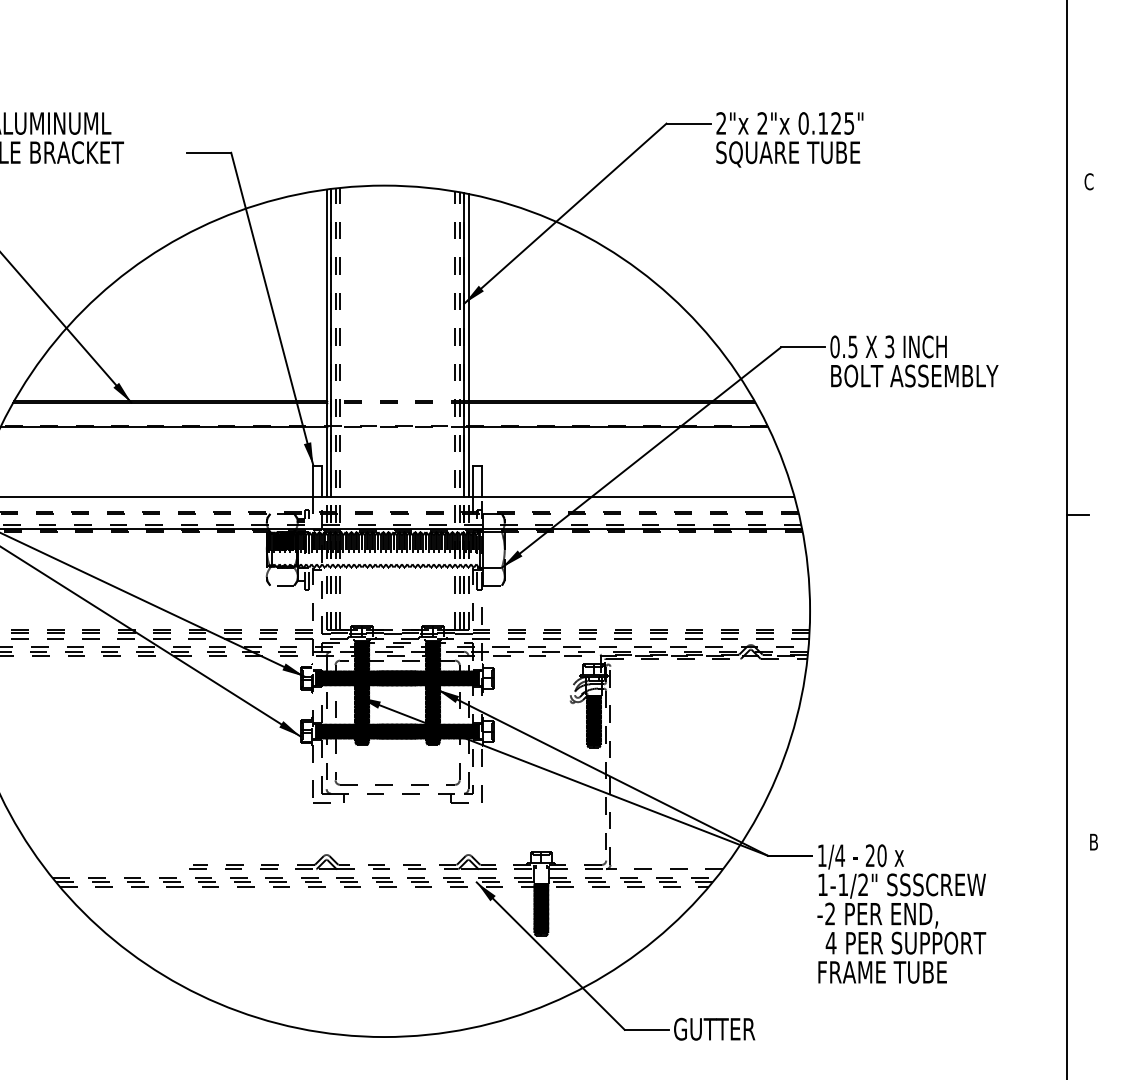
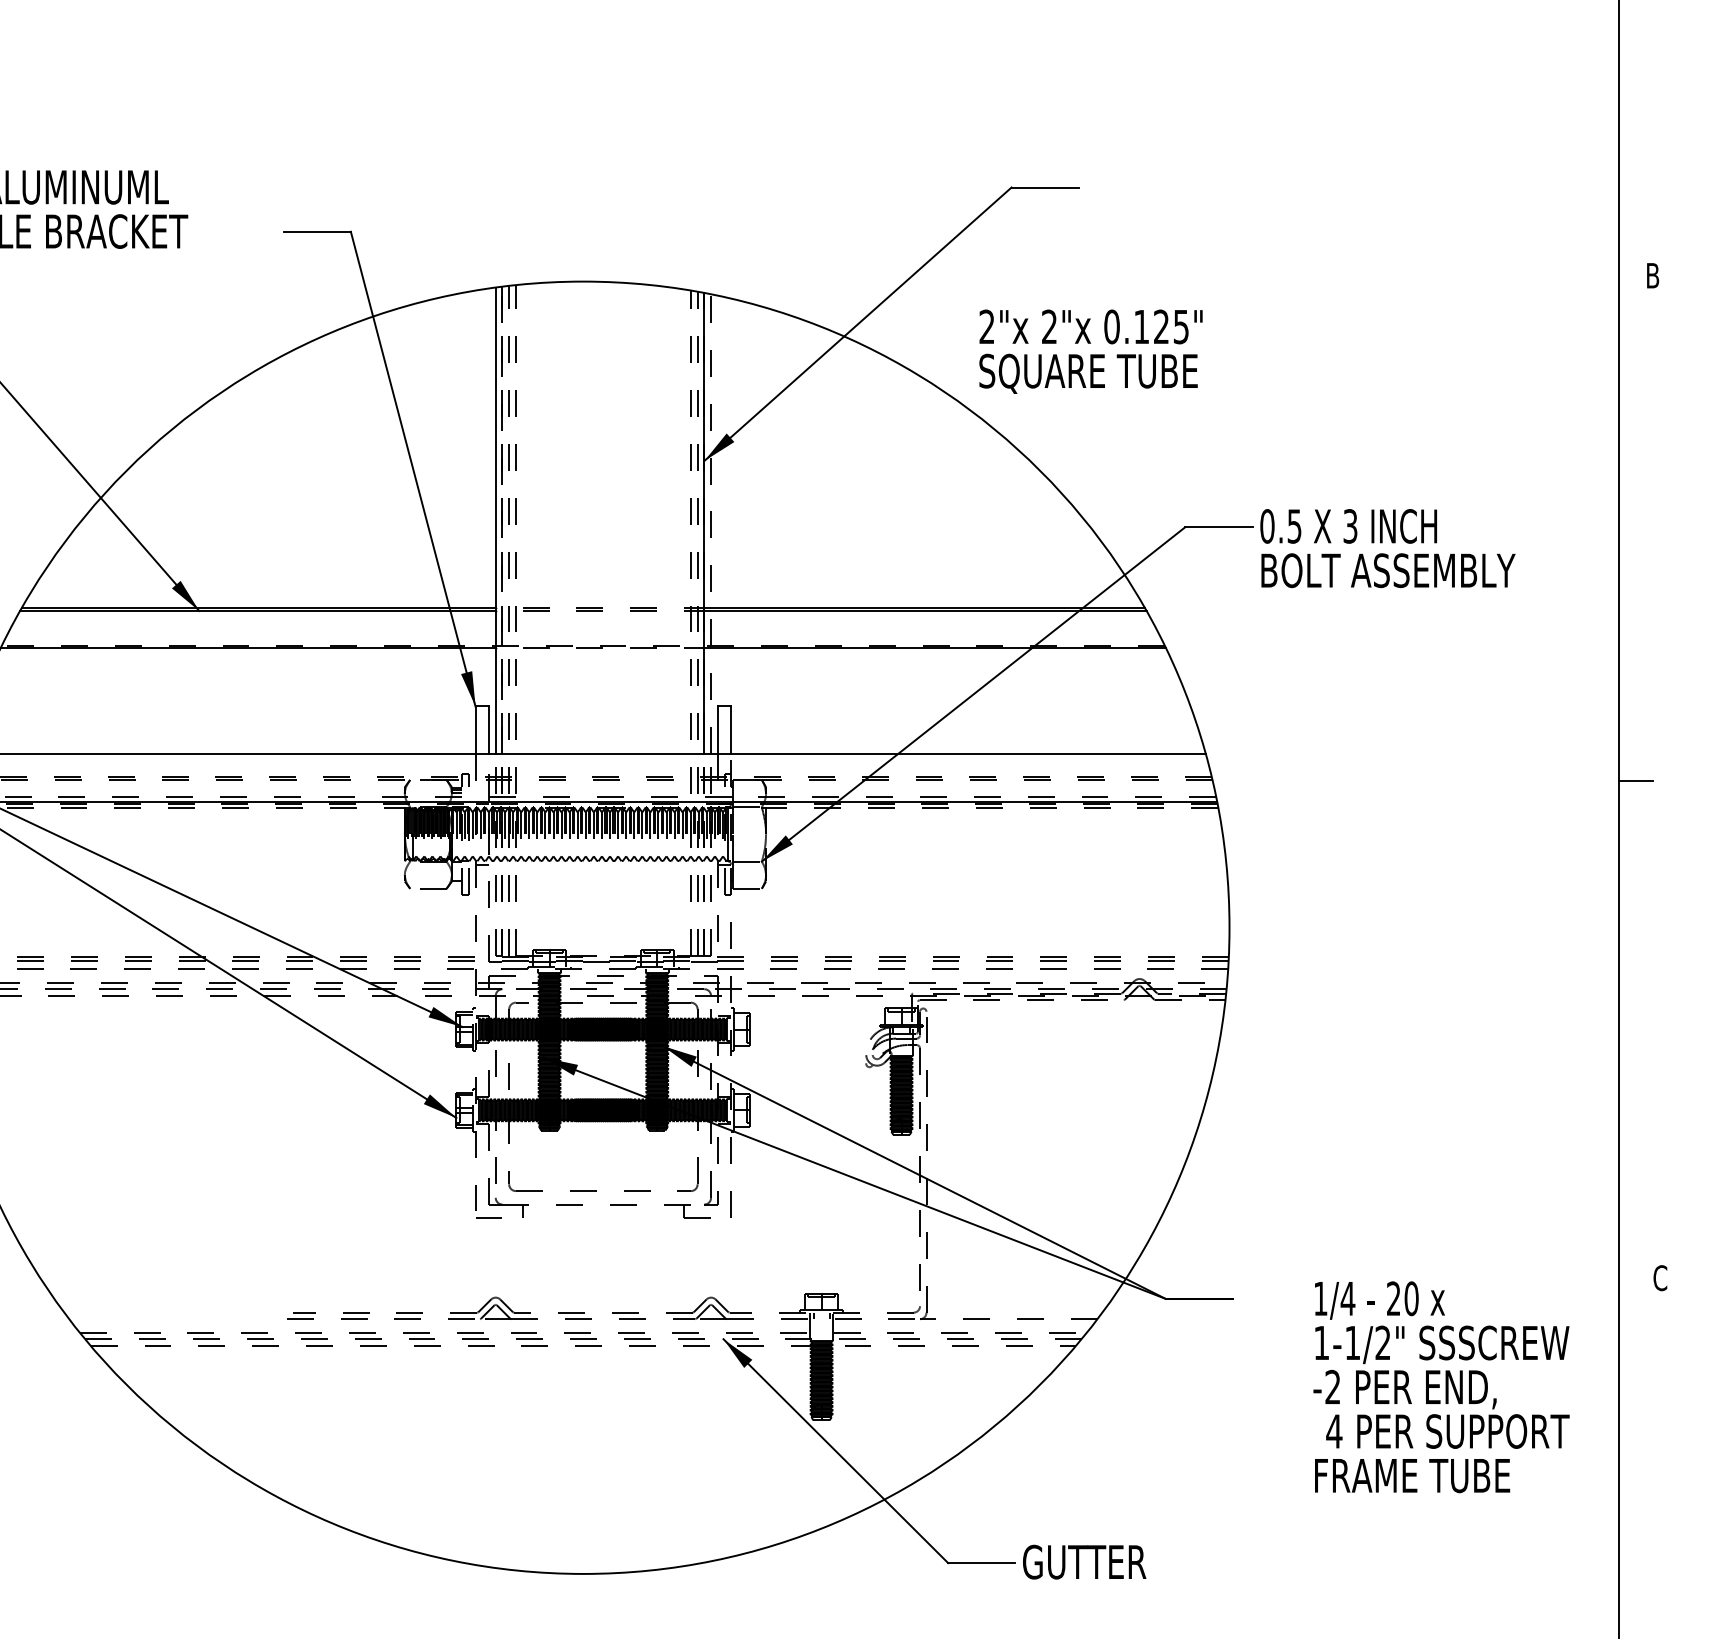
text: (789, 139) -> (1090, 351), moved
text: (1088, 181) -> (1652, 275), C -> B
line: (331, 342) -> (503, 519), solid -> dashed
line: (468, 344) -> (711, 522), solid -> dashed
text: (1093, 841) -> (1659, 1277), B -> C
text: (901, 913) -> (1441, 1386), moved

